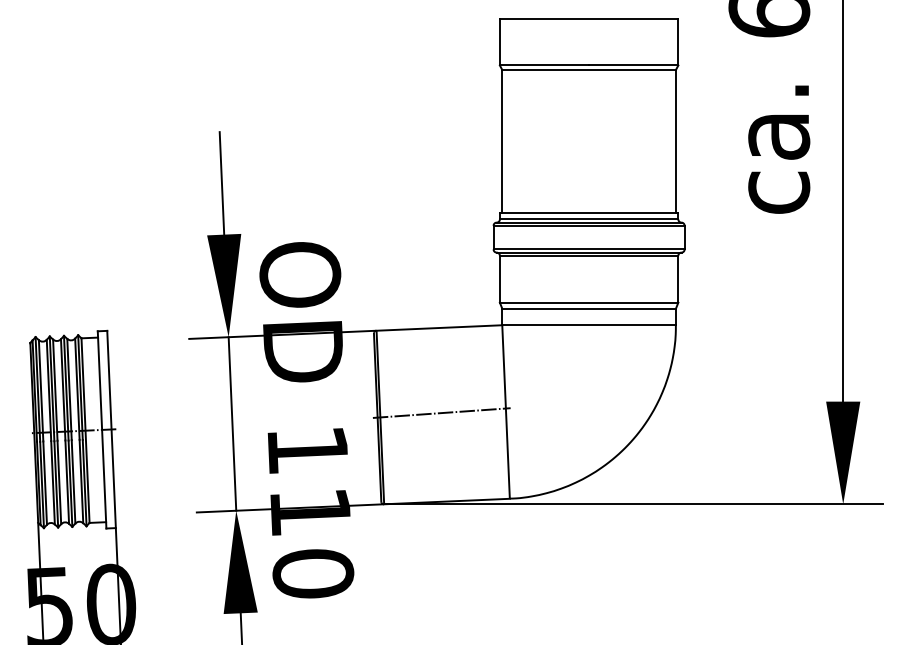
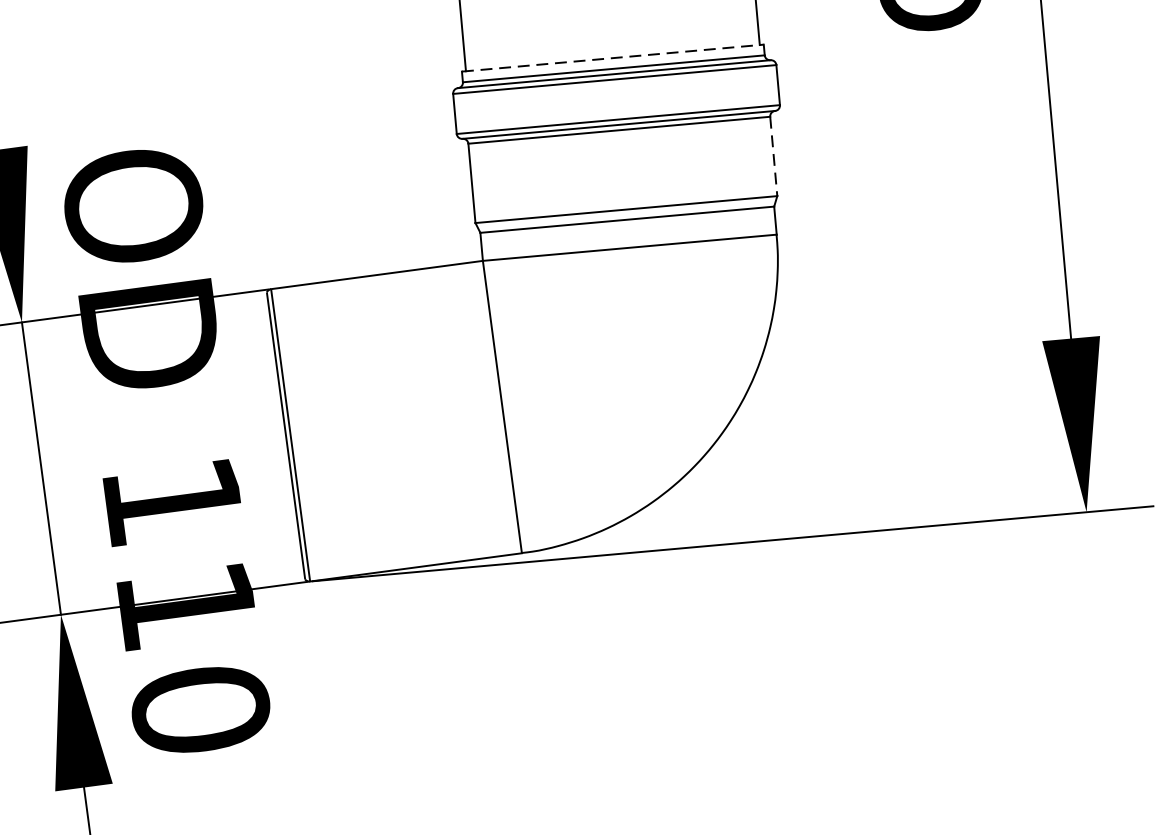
line: (589, 213) -> (613, 58), solid -> dashed
line: (678, 279) -> (774, 156), solid -> dashed
line: (441, 412) -> (393, 417), removed

